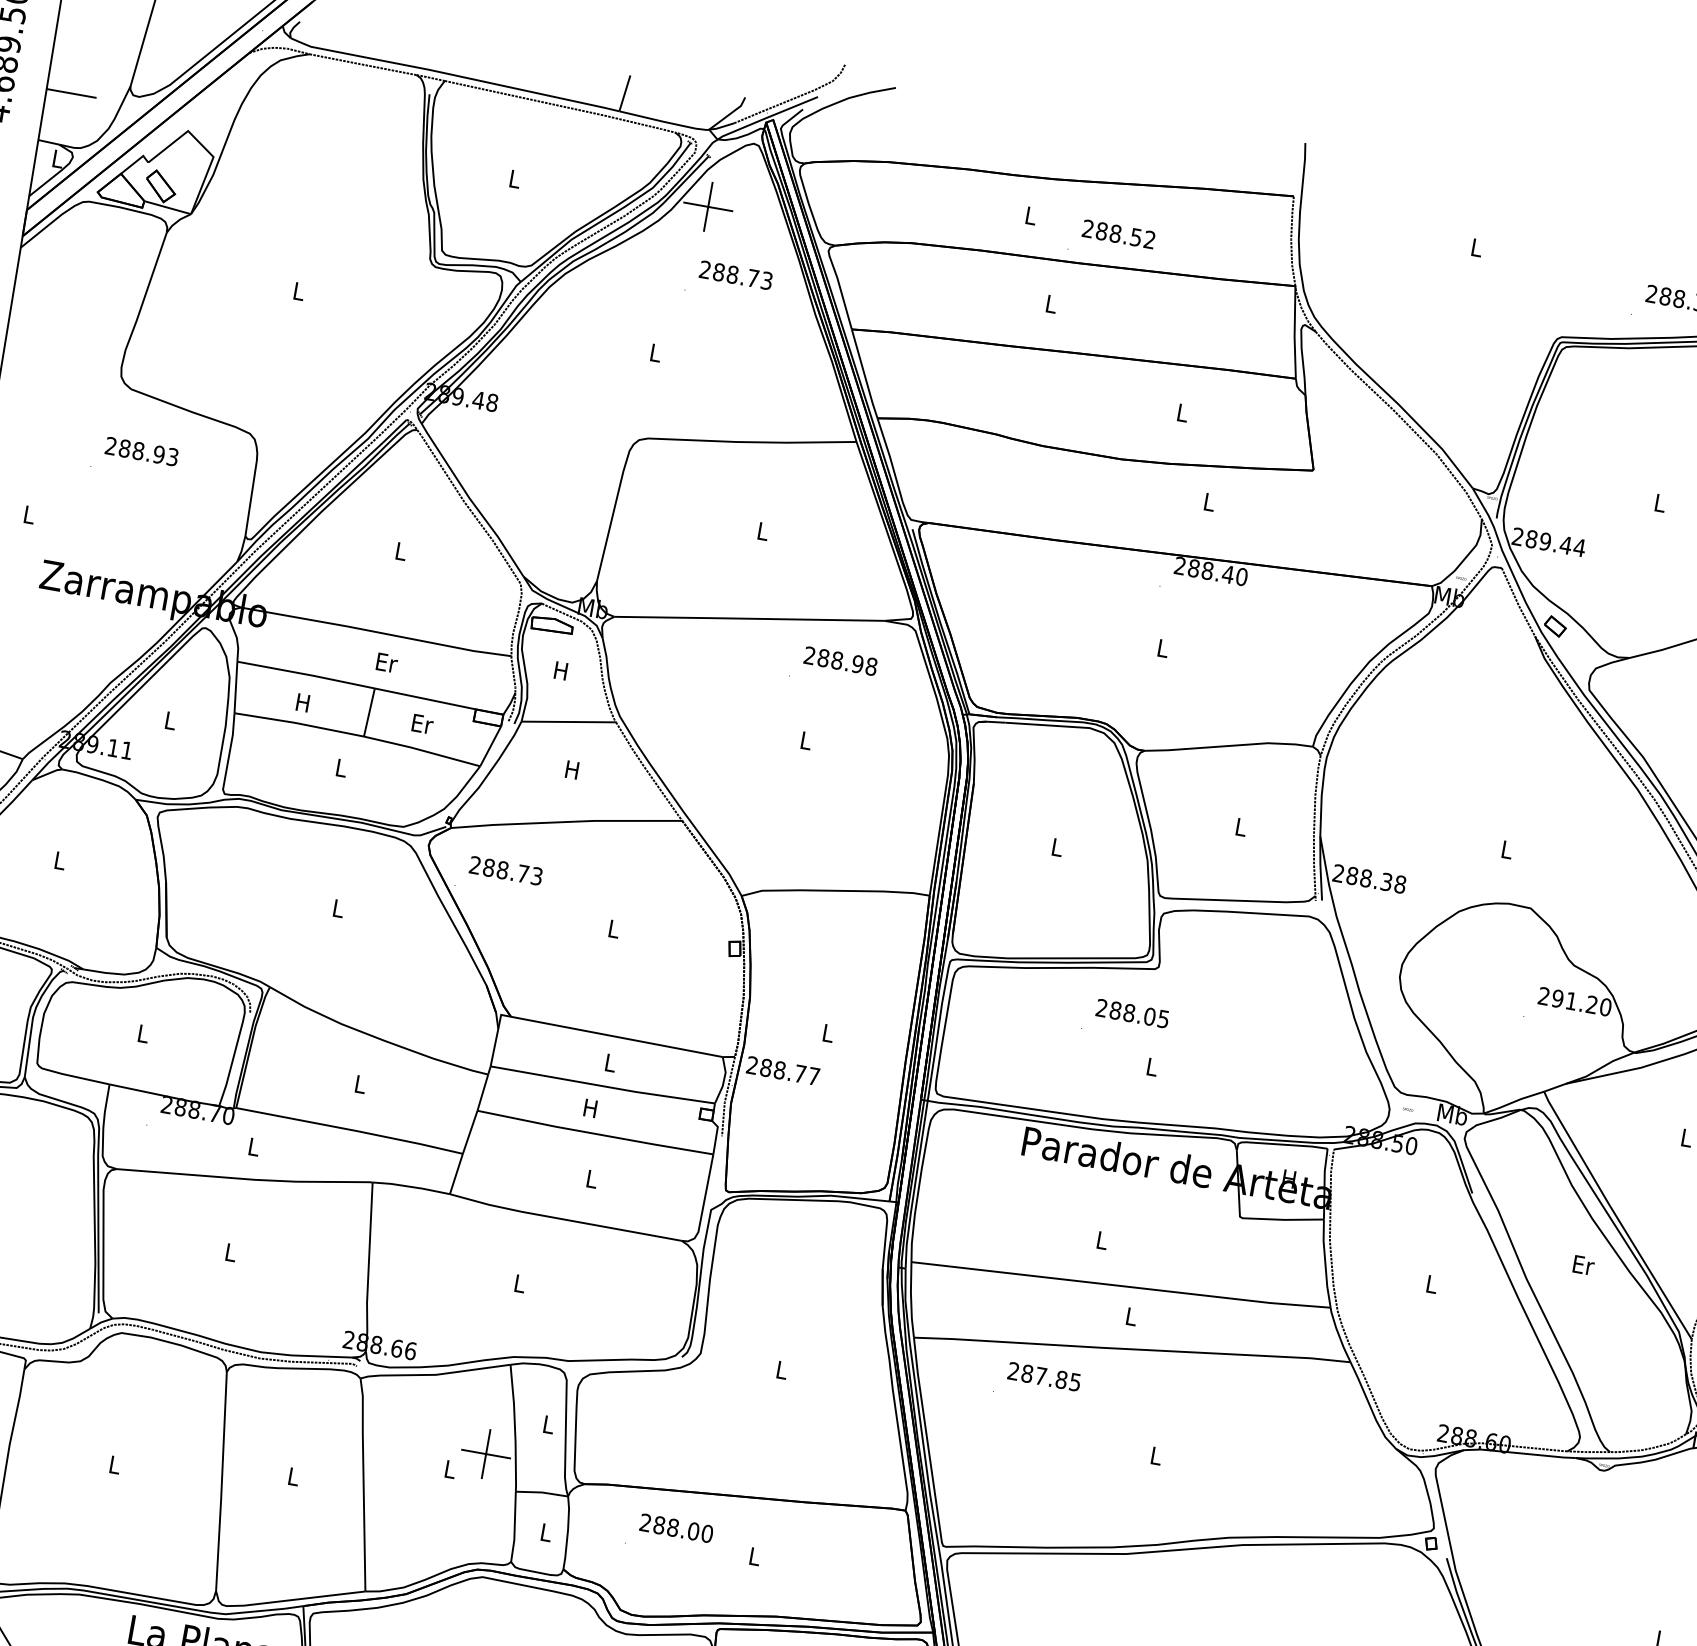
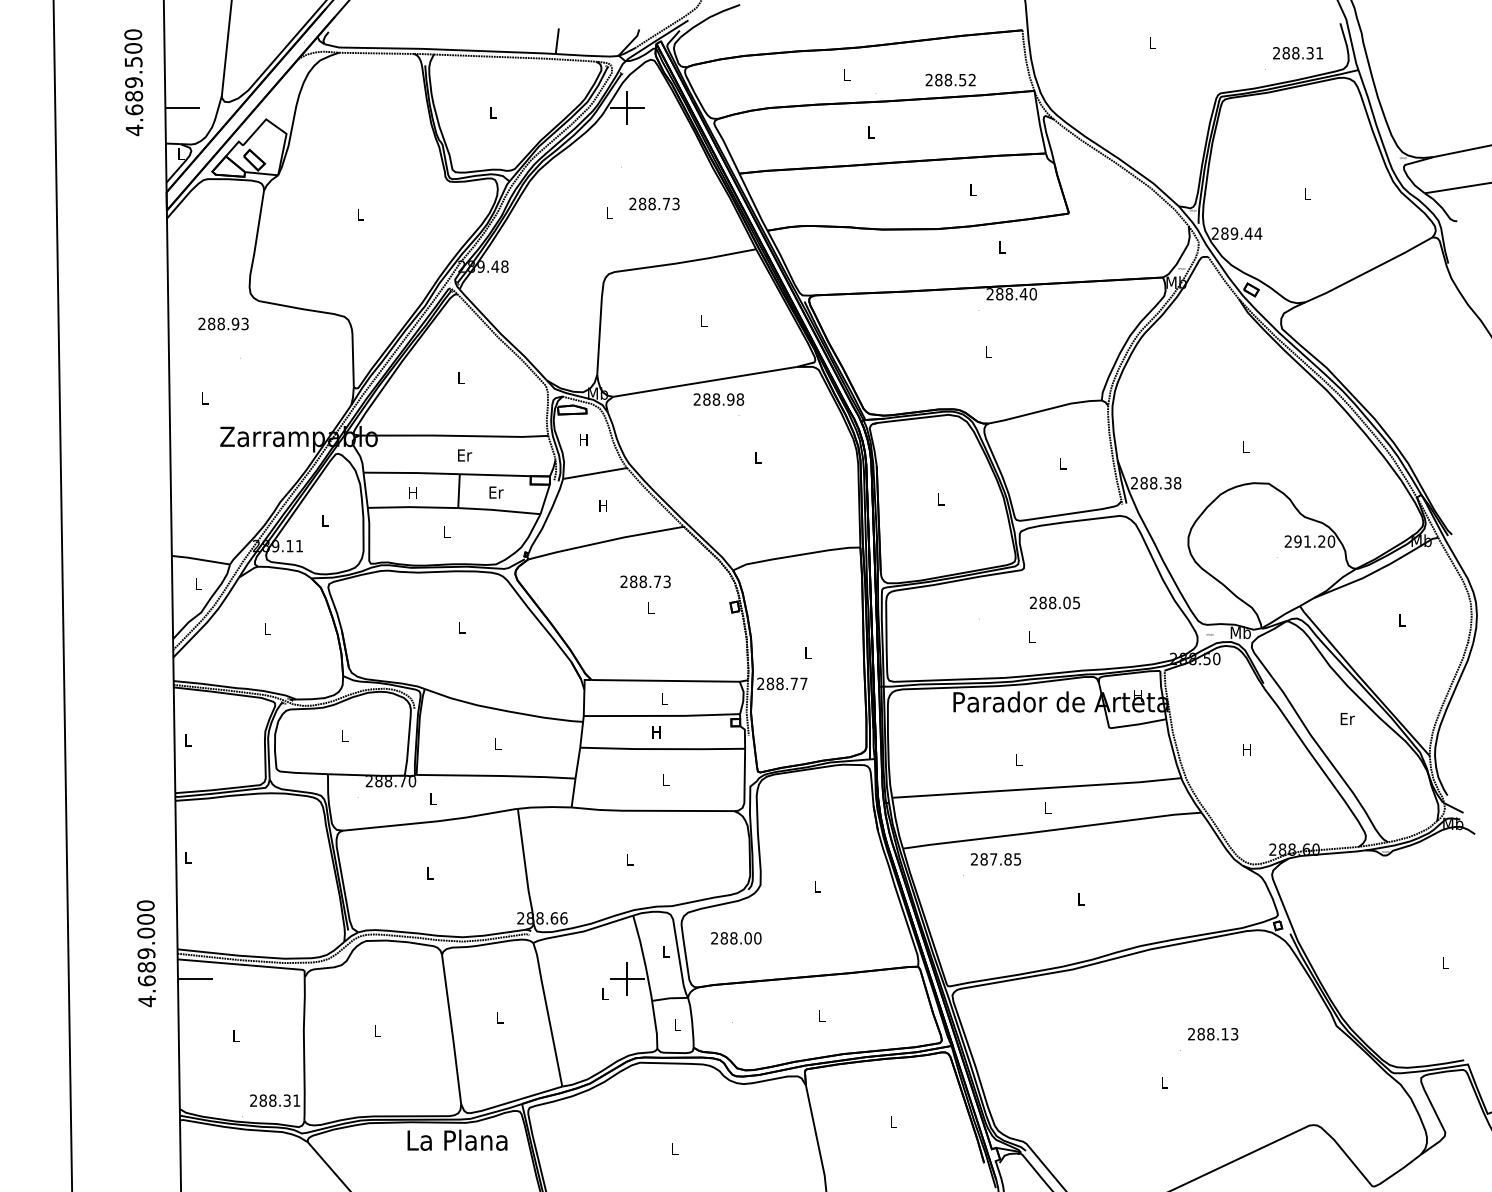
text: (1118, 233) -> (950, 79), moved
text: (736, 274) -> (654, 203), moved
text: (141, 450) -> (223, 323), moved
text: (840, 660) -> (718, 399), moved
text: (505, 870) -> (645, 581), moved
text: (1132, 1012) -> (1054, 602), moved
text: (1431, 1283) -> (1246, 749), L -> H
text: (676, 1528) -> (736, 938), moved

